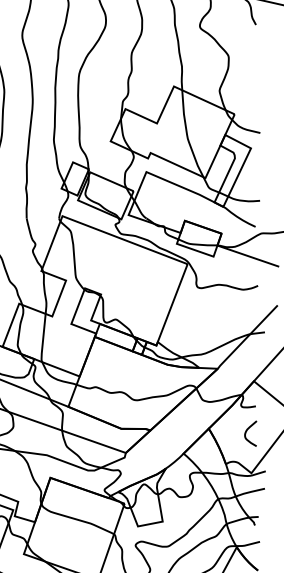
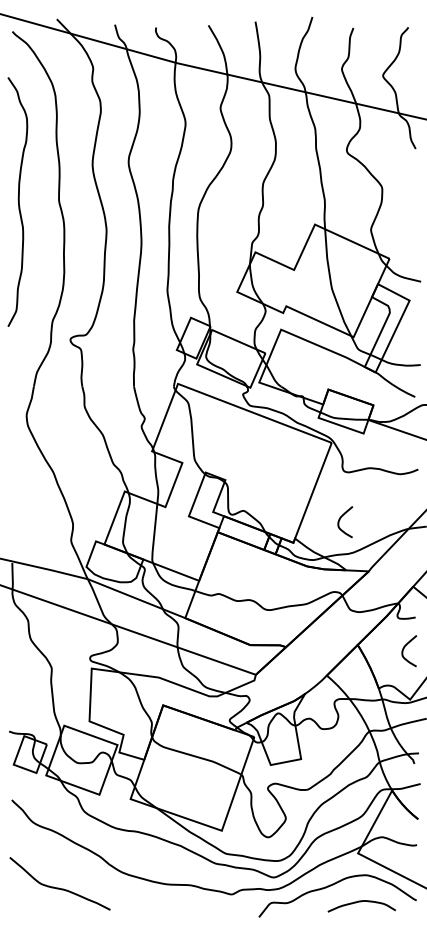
curve: (194, 327) -> (340, 520), added

